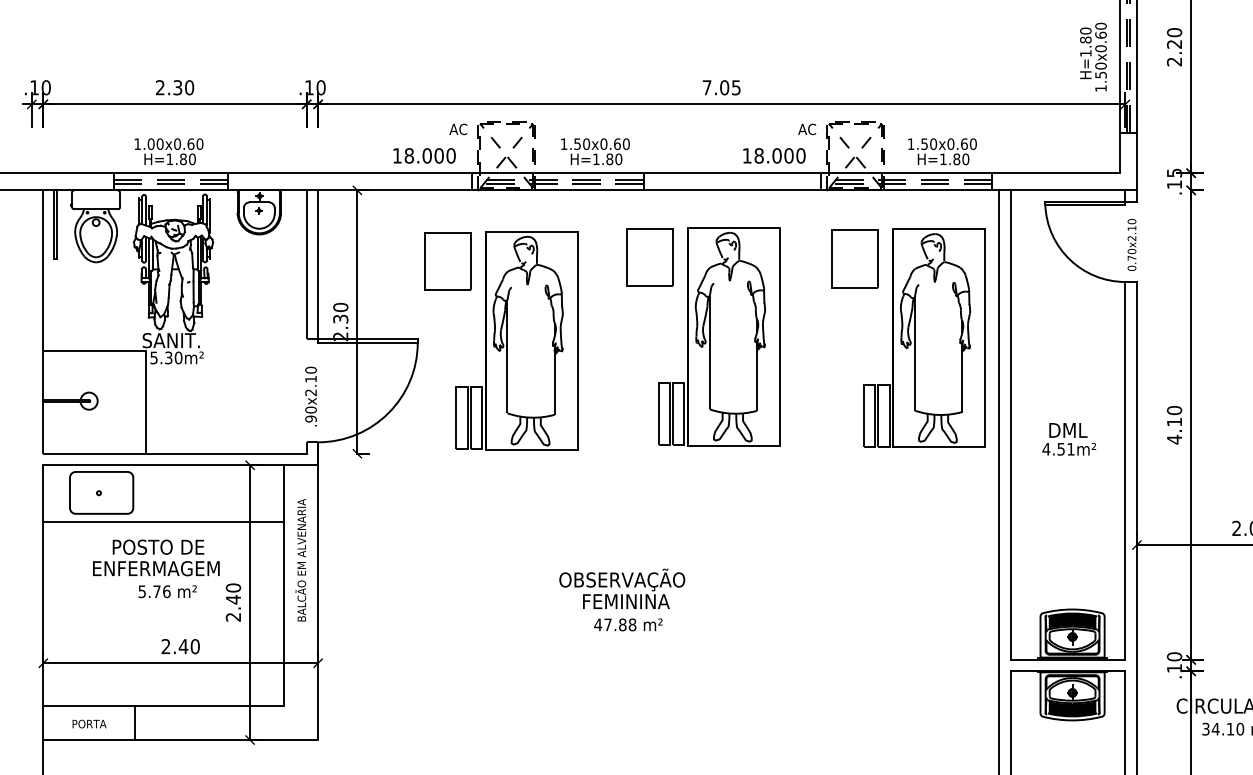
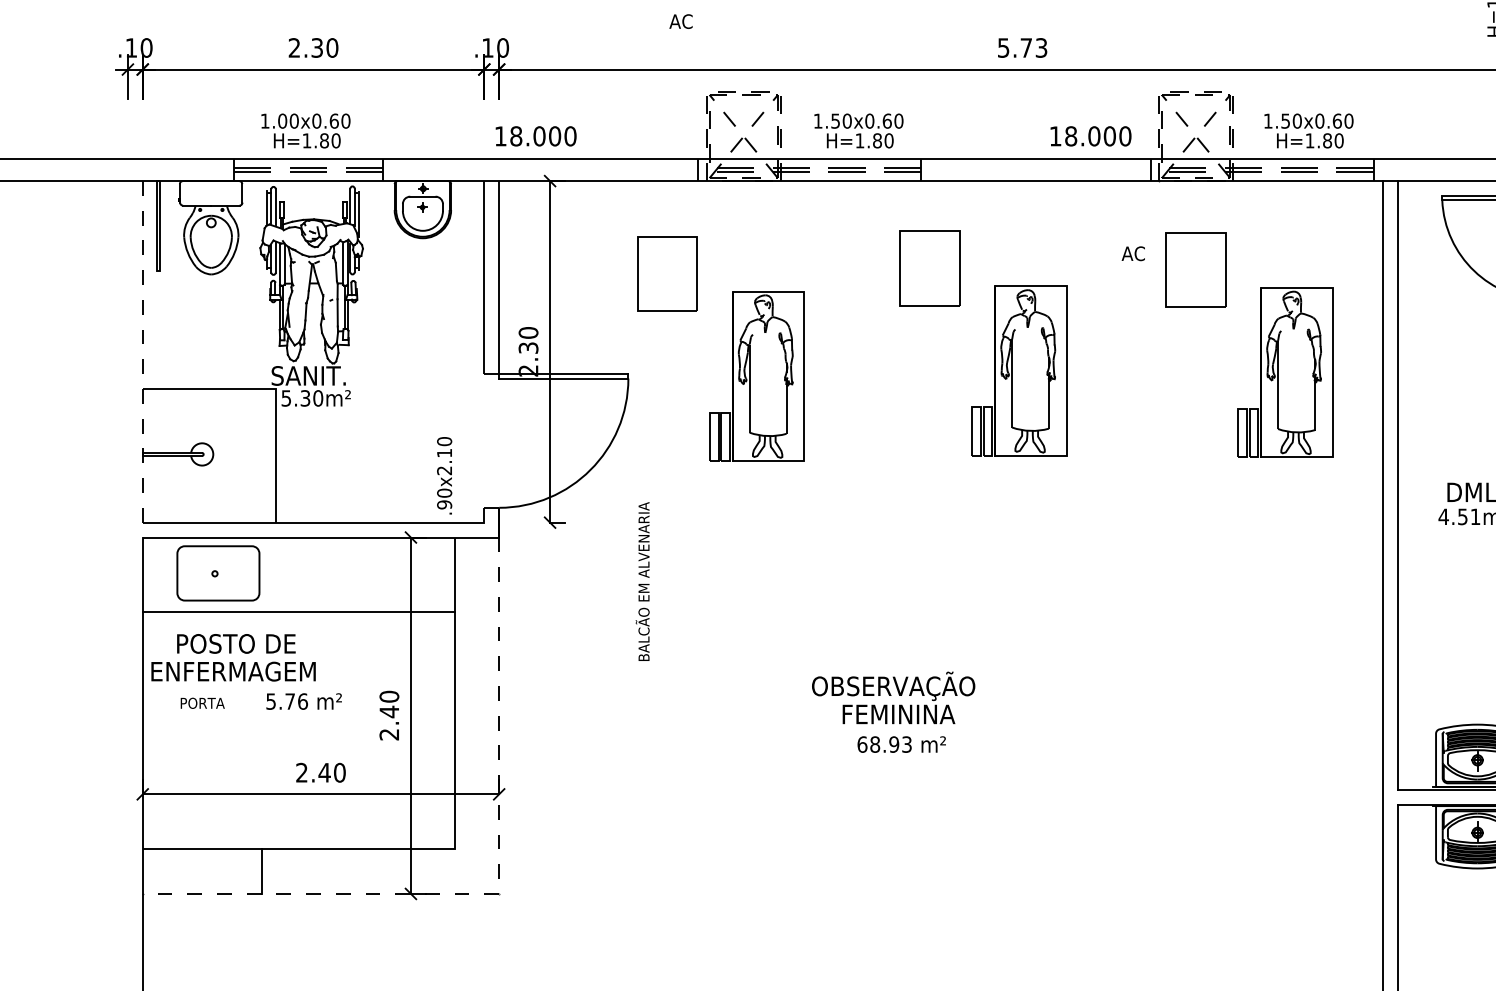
text: (721, 87) -> (1022, 47), 7.05 -> 5.73
text: (458, 129) -> (681, 21), moved
text: (807, 129) -> (1133, 253), moved
text: (424, 155) -> (535, 135), moved
line: (43, 322) -> (143, 352), solid -> dashed
part: (719, 336) -> (1019, 370), size x0.6
part: (924, 337) -> (1285, 371), size x0.6
part: (516, 340) -> (756, 375), size x0.6
text: (310, 396) -> (443, 475), moved
text: (156, 557) -> (233, 657), moved
text: (300, 560) -> (642, 581), moved
text: (615, 624) -> (884, 744), 47.88 -> 68.93
text: (89, 723) -> (202, 702), moved
line: (318, 740) -> (499, 894), solid -> dashed

